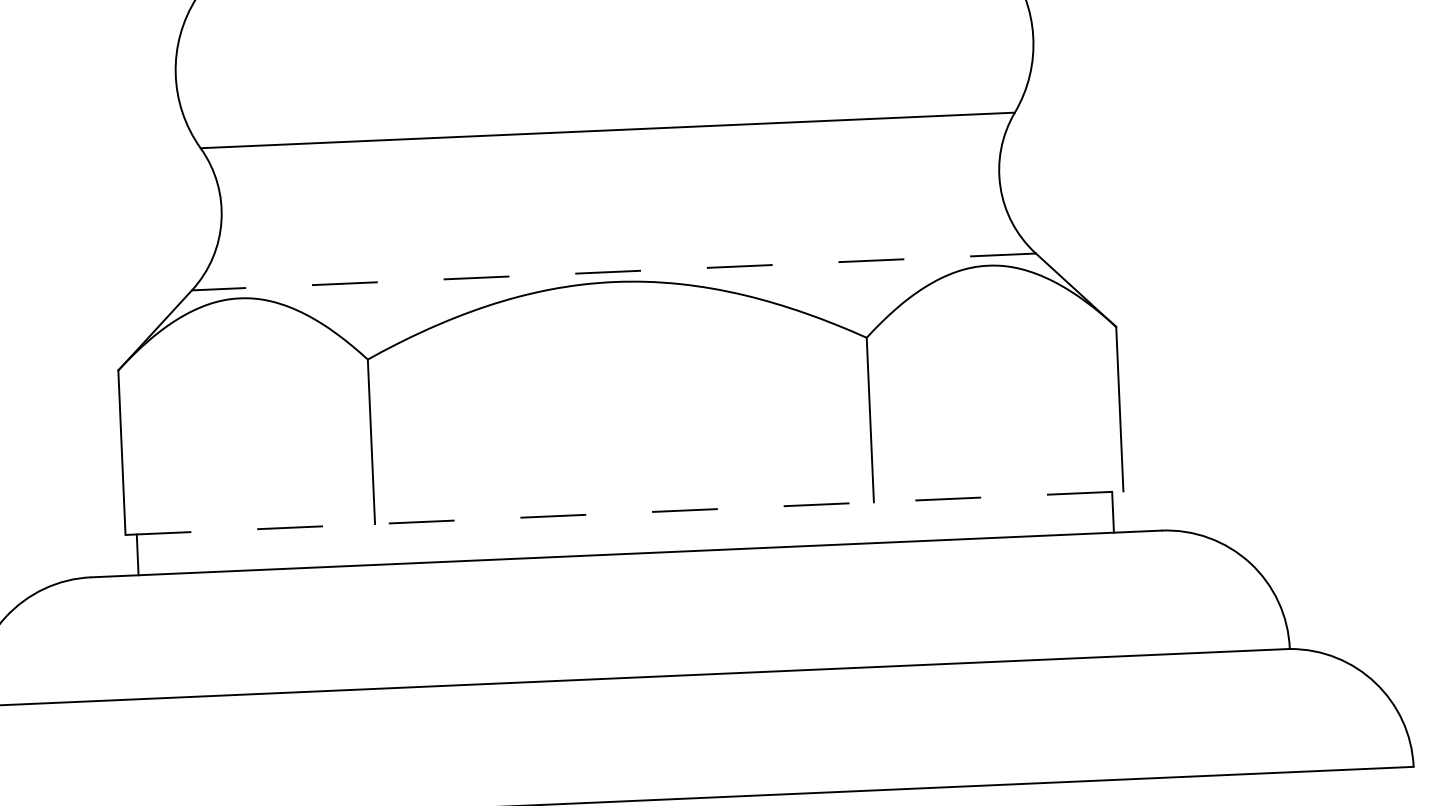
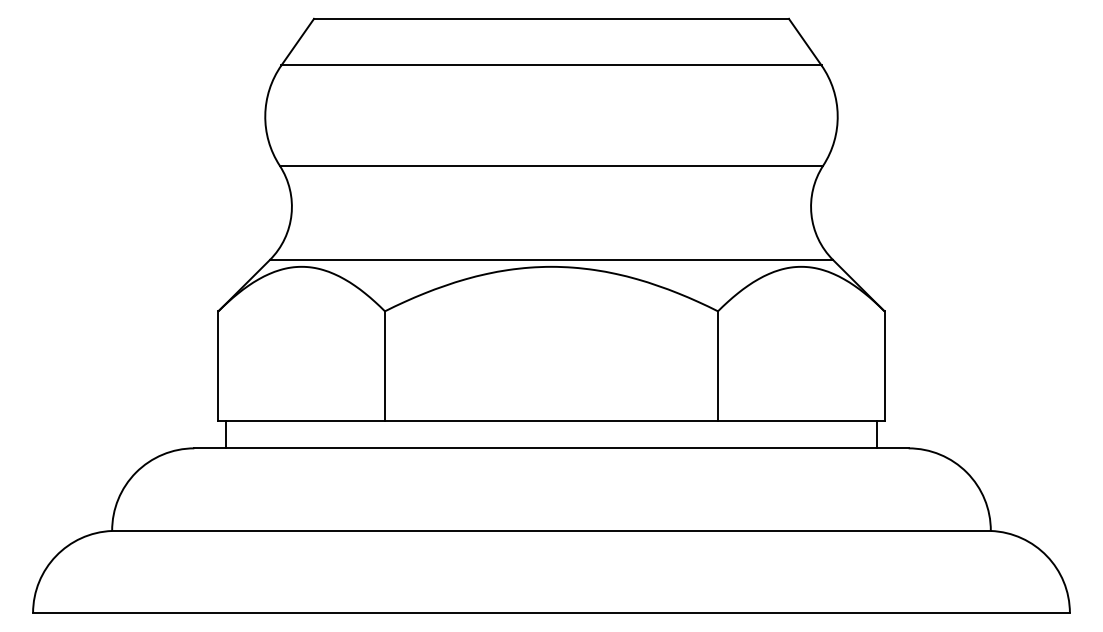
line: (613, 272) -> (551, 260), dashed -> solid
line: (625, 513) -> (552, 421), dashed -> solid

